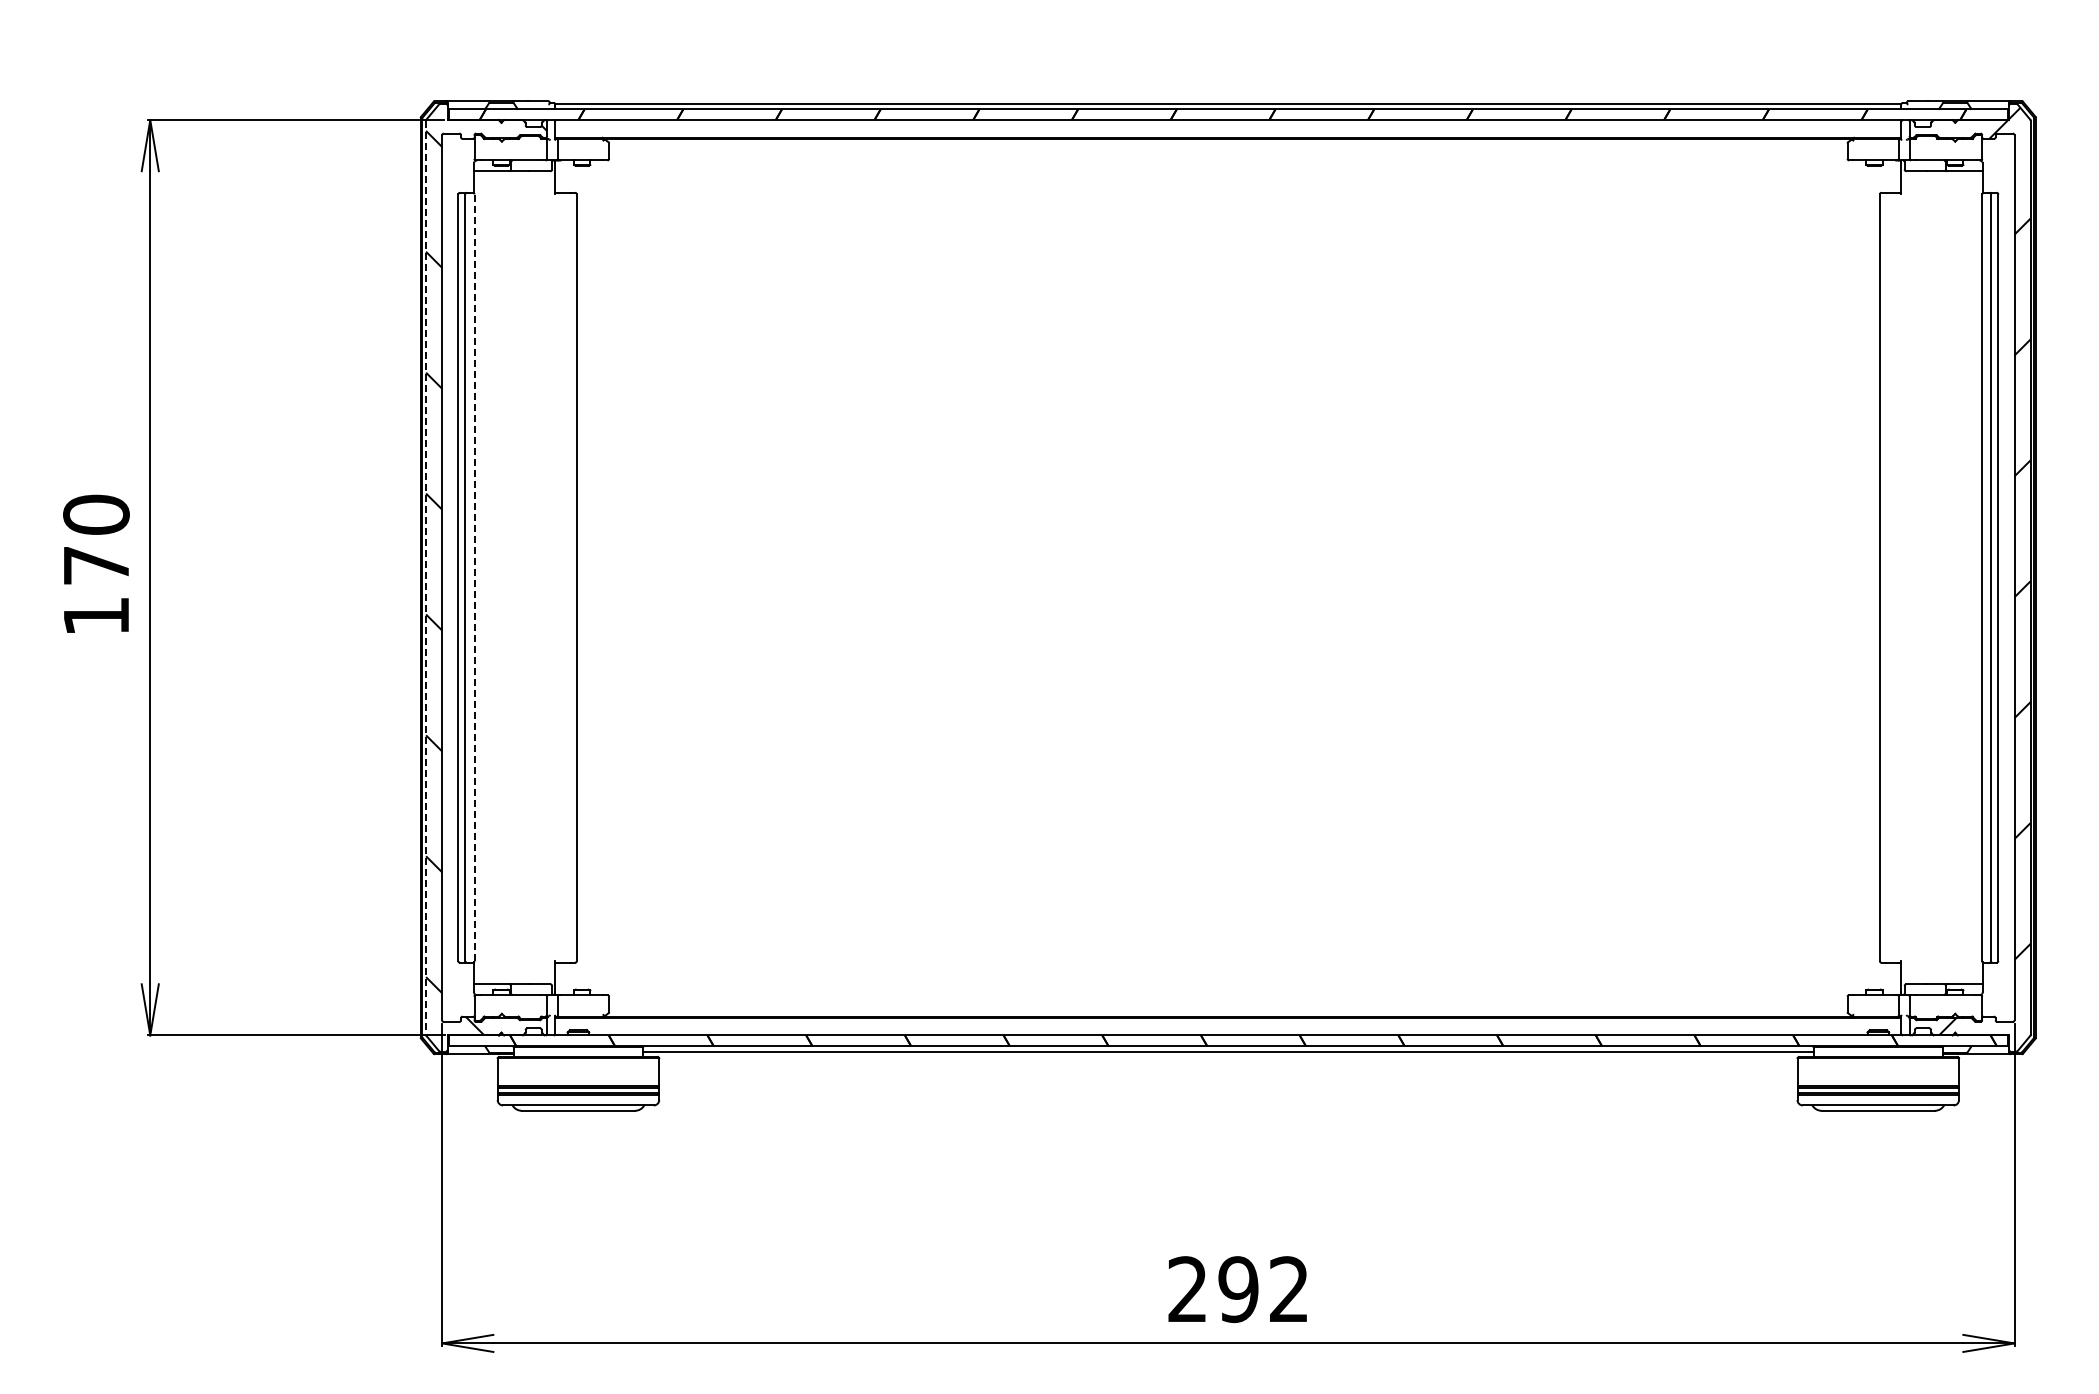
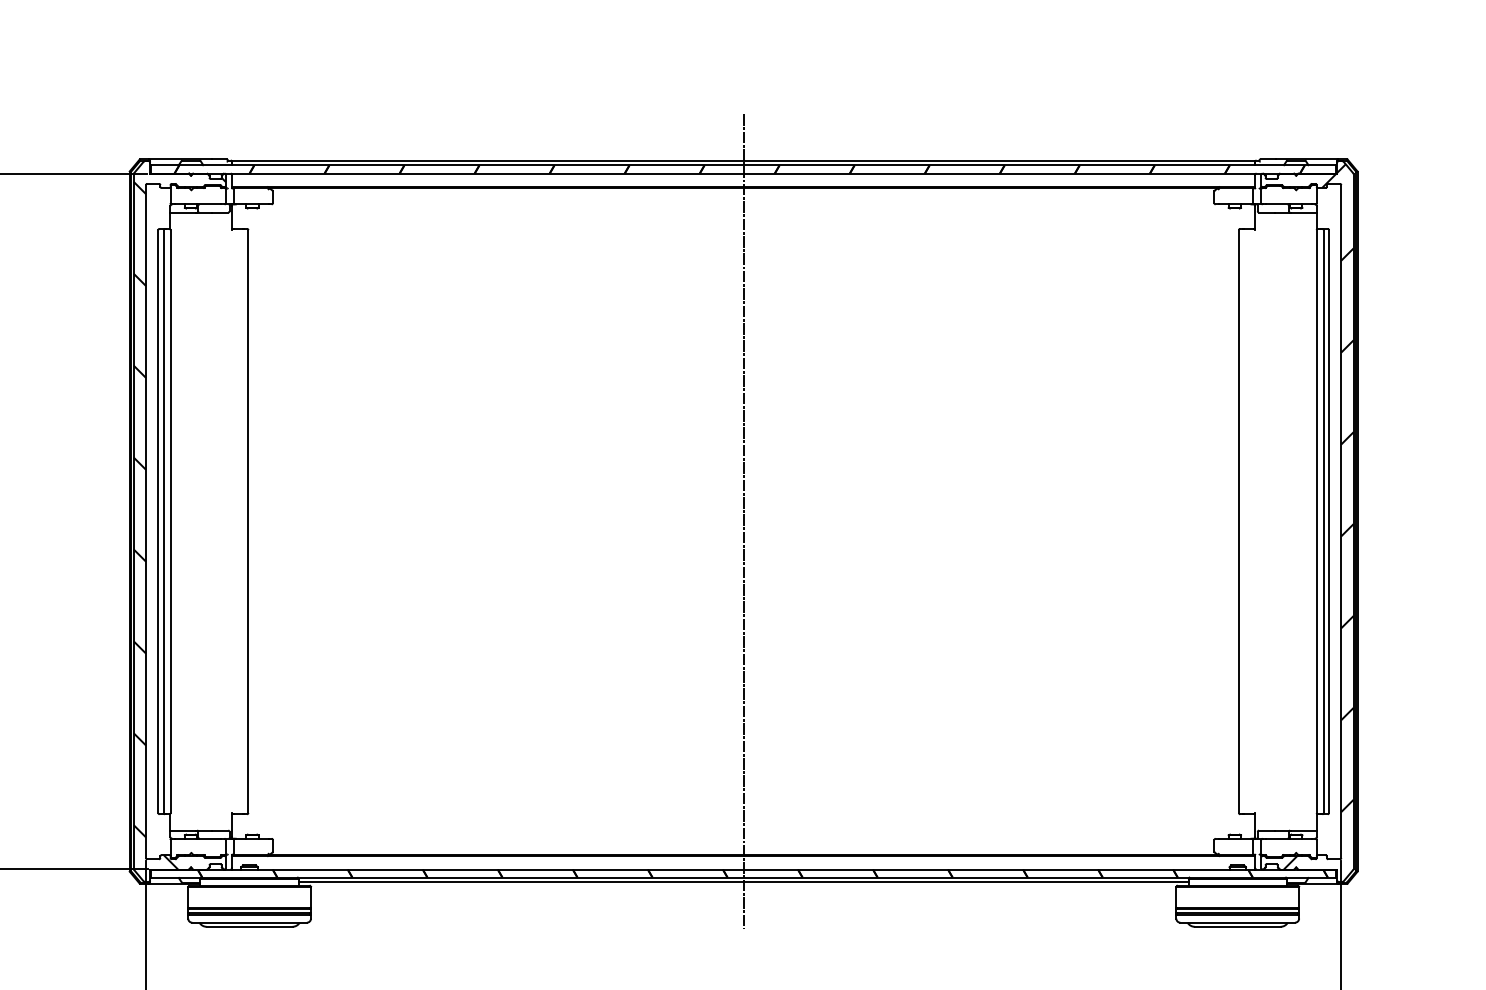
line: (474, 577) -> (170, 521), dashed -> solid
line: (1228, 577) -> (743, 521), added
line: (426, 578) -> (134, 522), dashed -> solid

